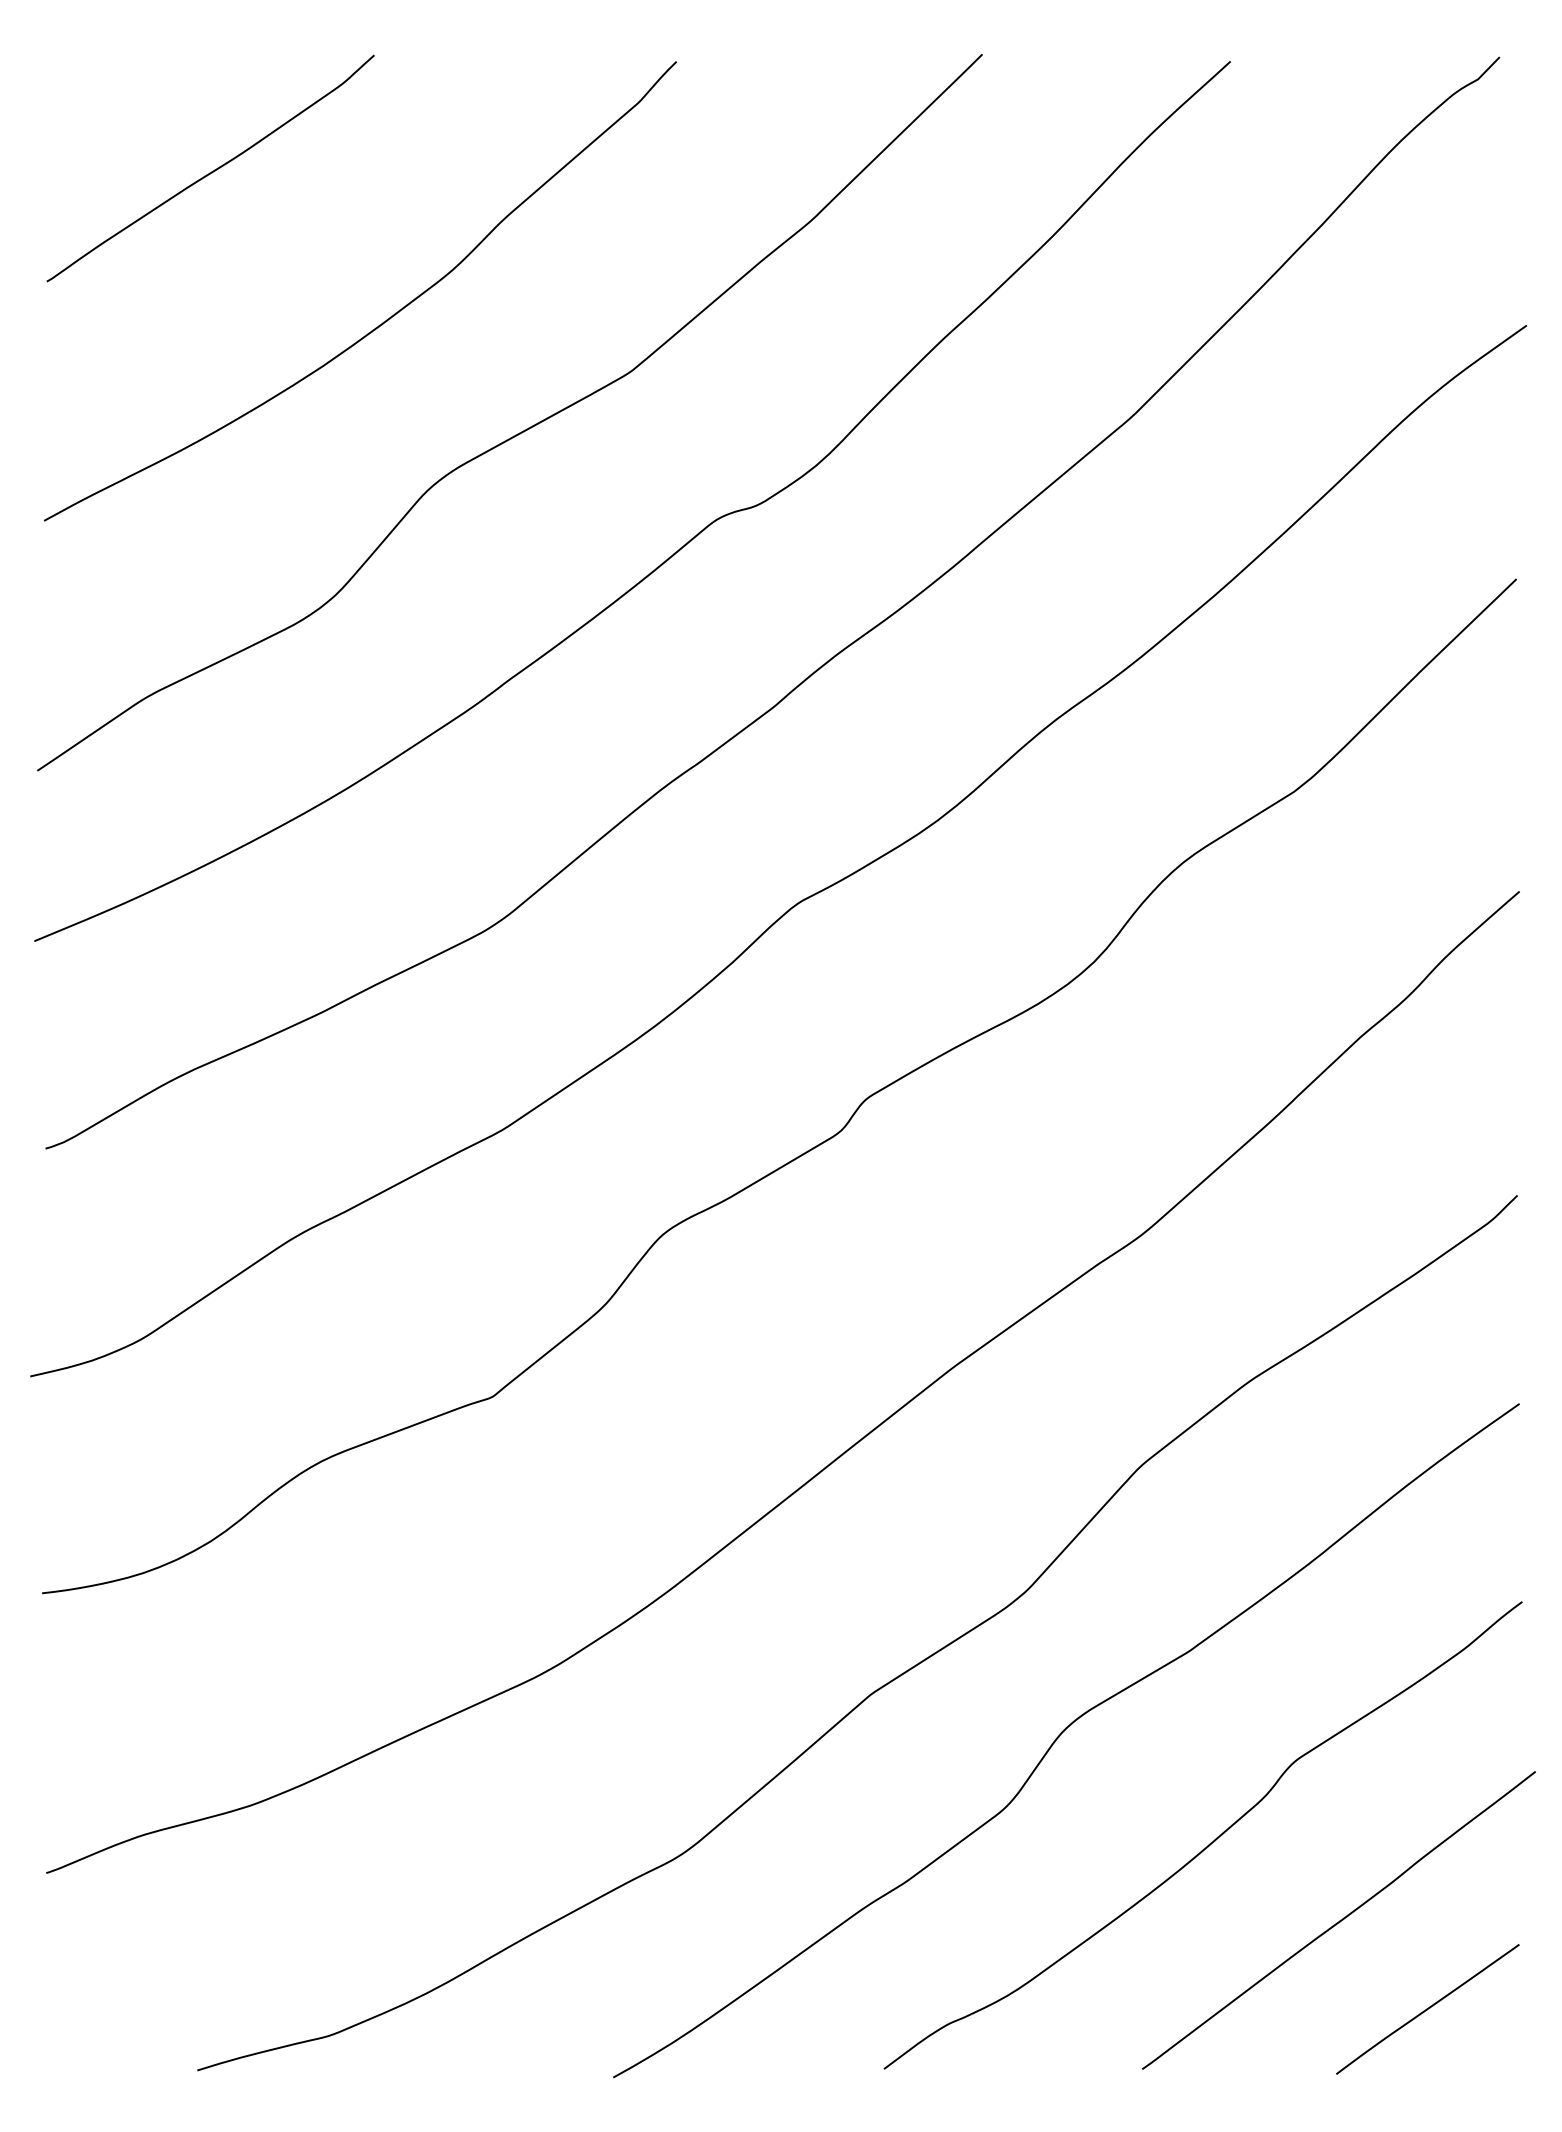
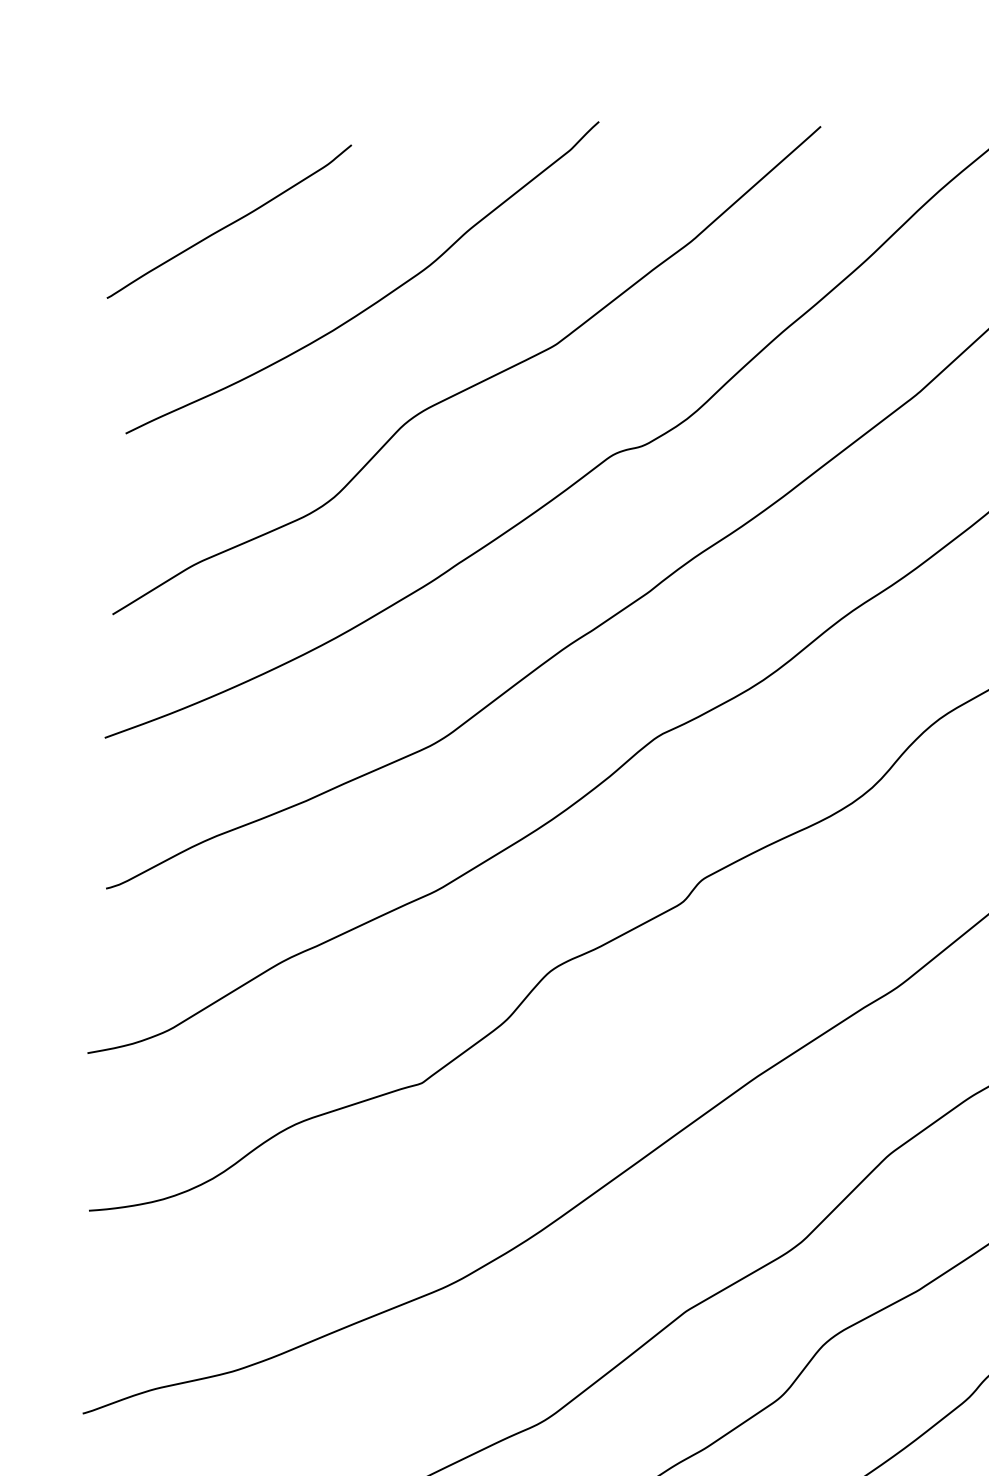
curve: (211, 171) -> (229, 223), moved

